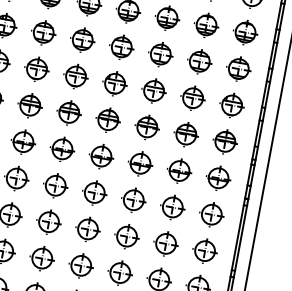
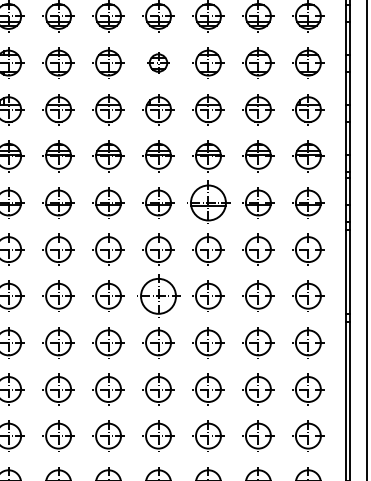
part: (121, 46) -> (158, 62), size x0.7
part: (140, 163) -> (208, 202), size x1.4
part: (88, 228) -> (158, 295), size x1.4

